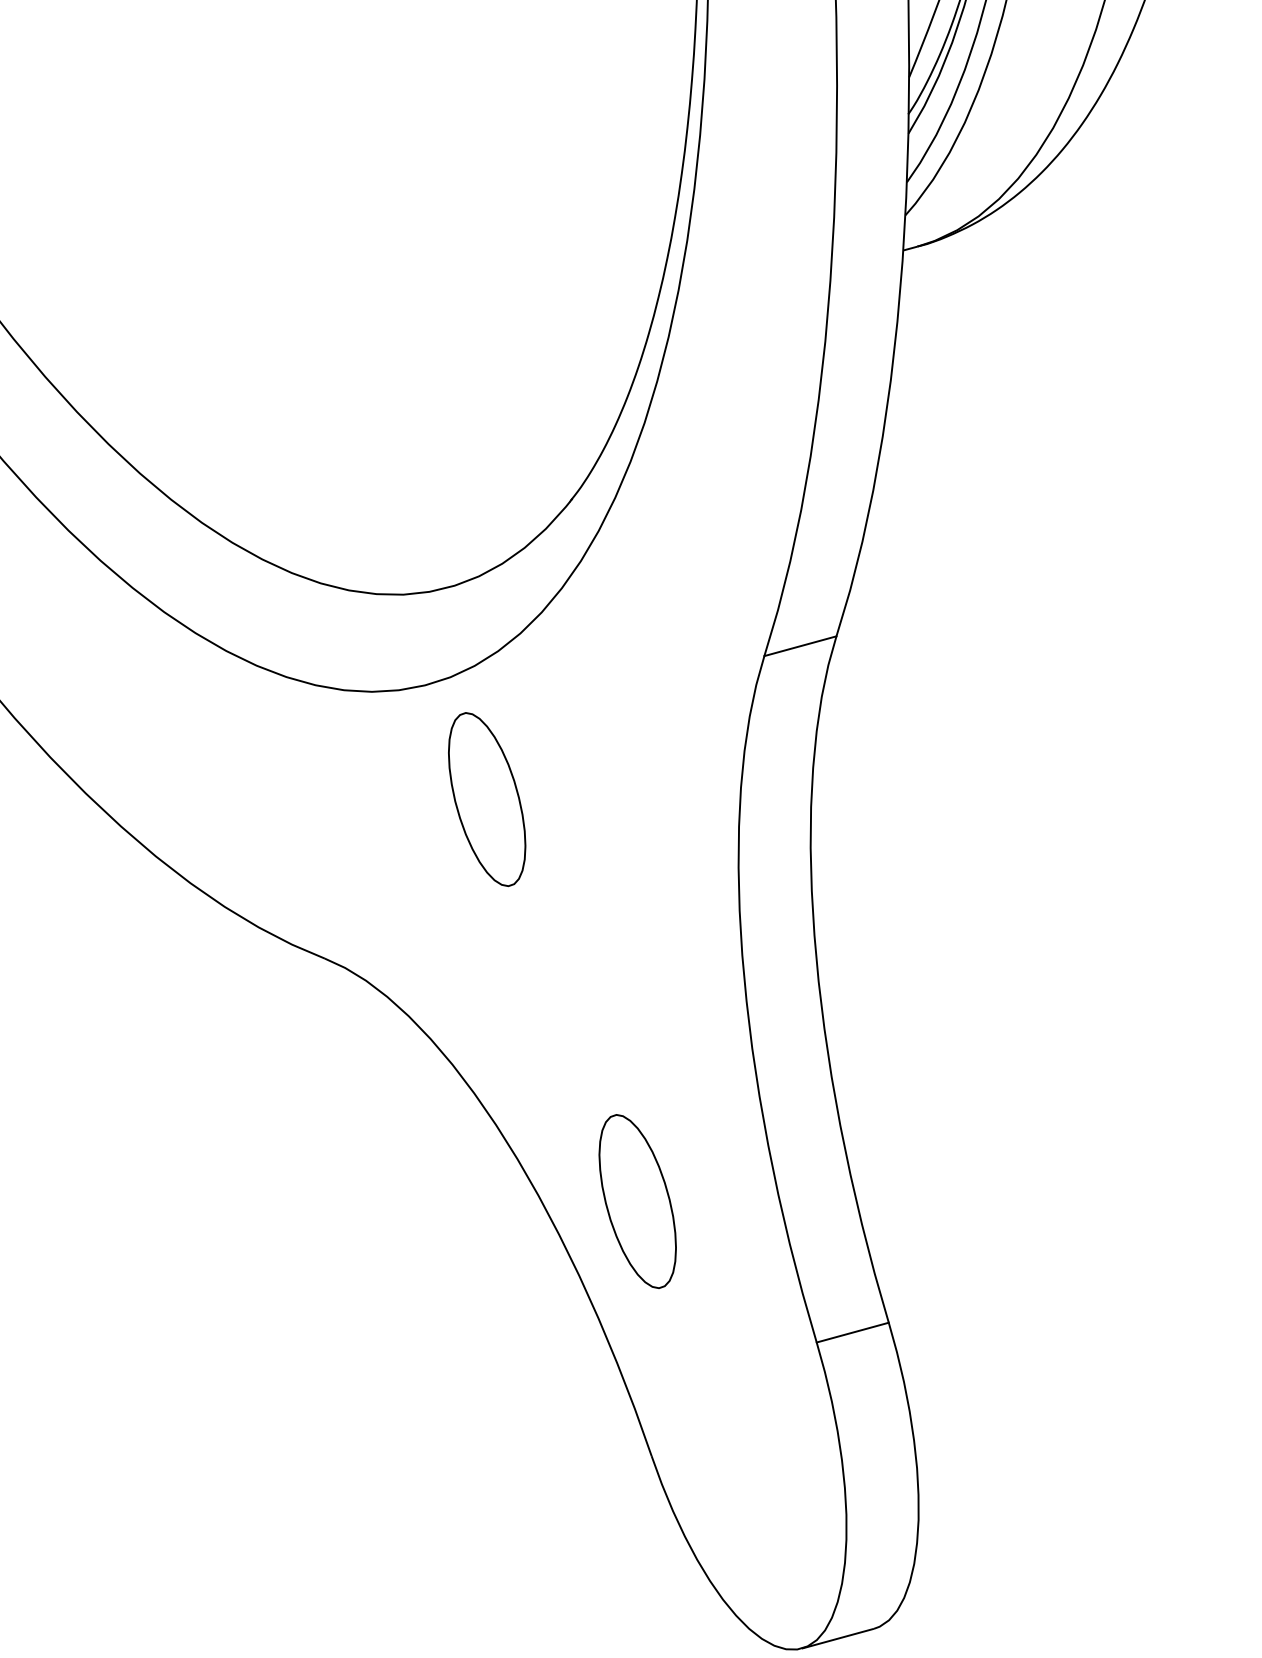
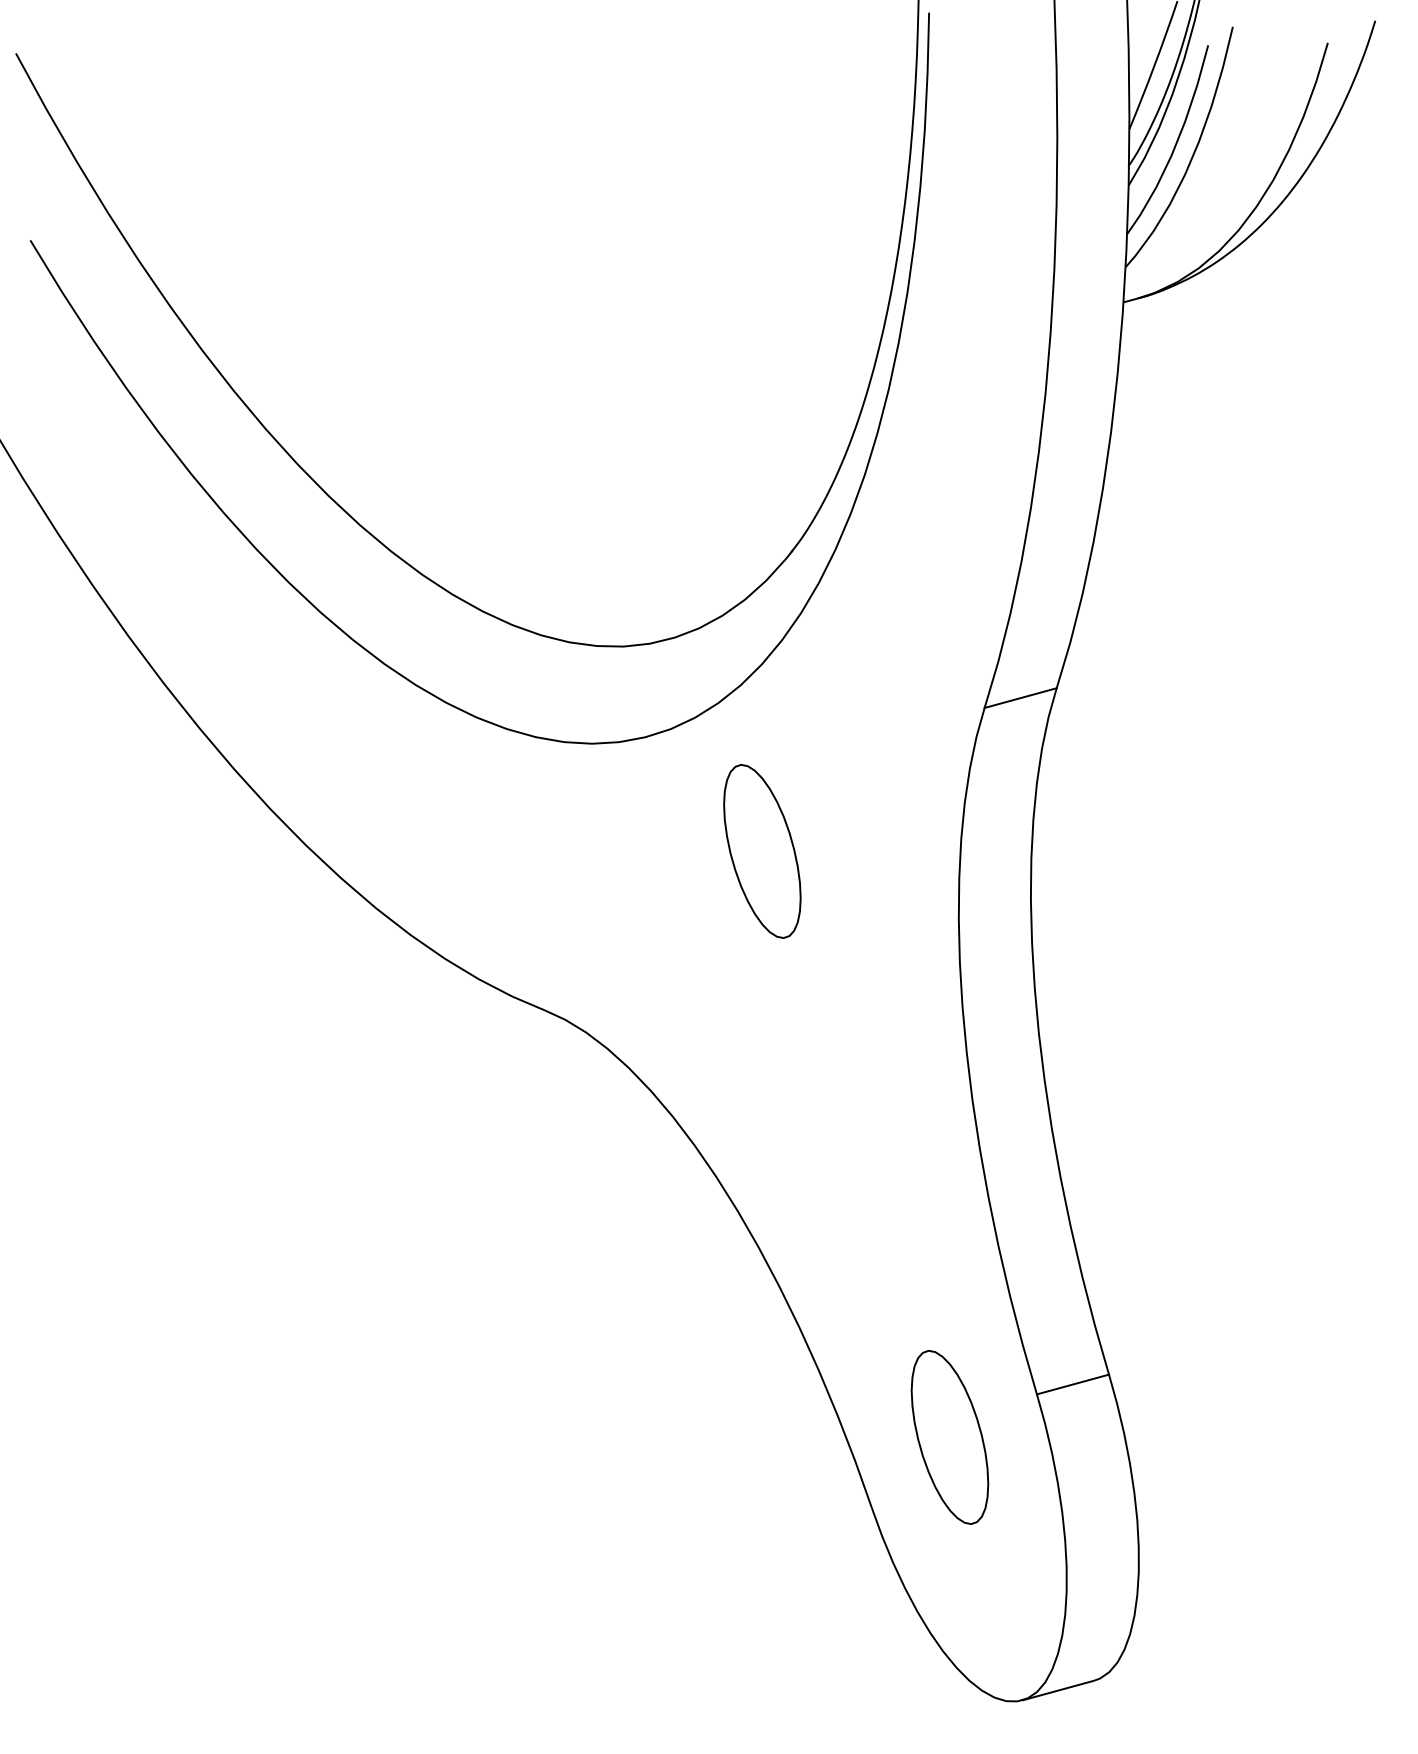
part: (487, 799) -> (762, 851), moved
part: (637, 1201) -> (949, 1437), moved

